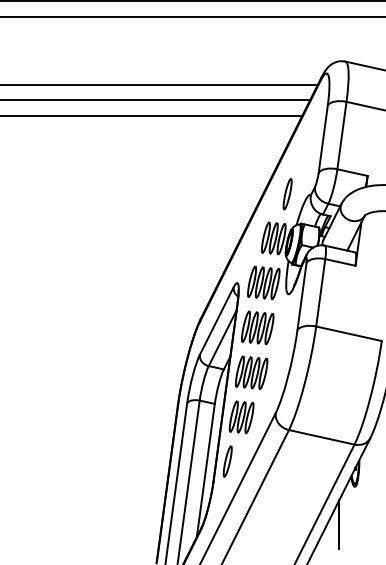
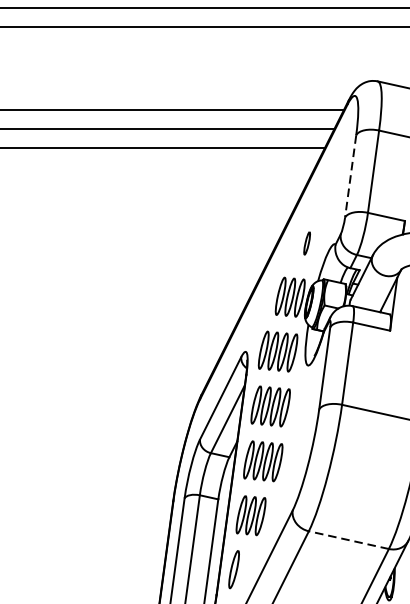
line: (323, 139) -> (351, 176), solid -> dashed
part: (287, 194) -> (307, 243), size x0.6
line: (321, 437) -> (348, 540), solid -> dashed

